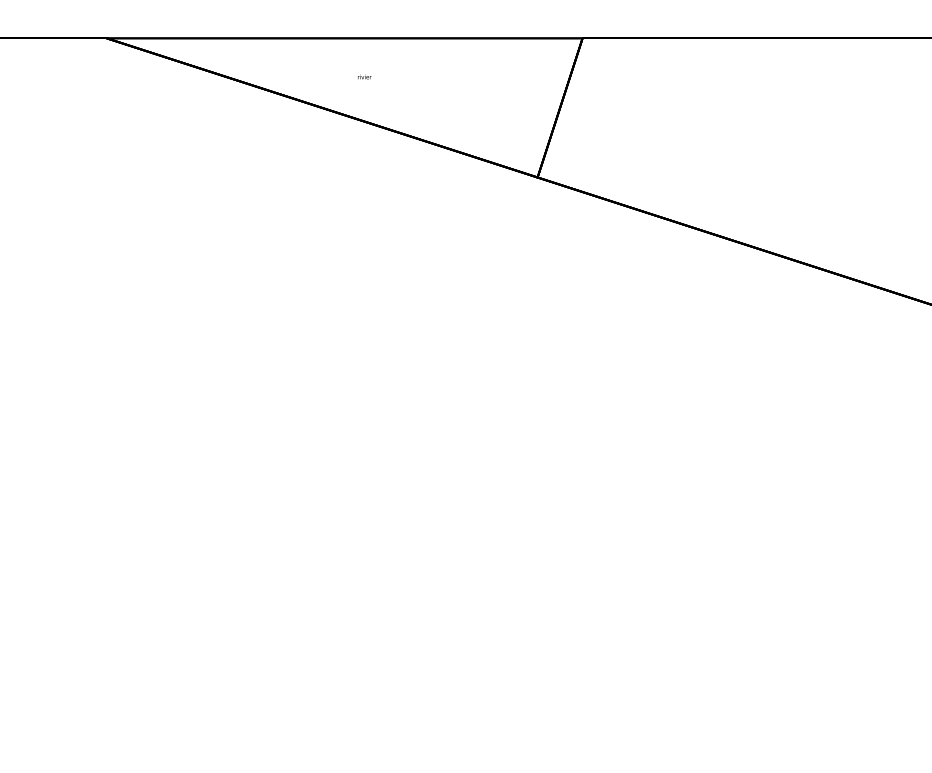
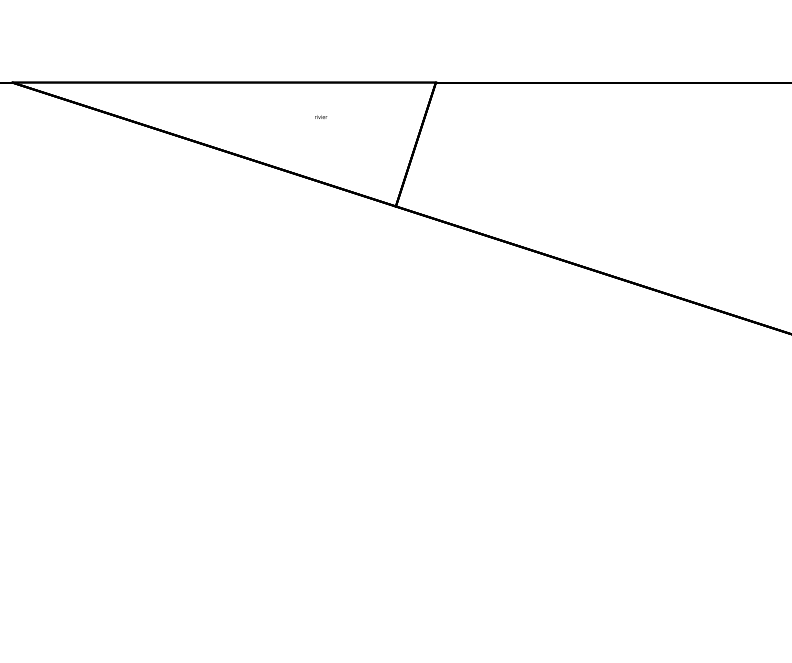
text: (364, 76) -> (320, 116), moved

